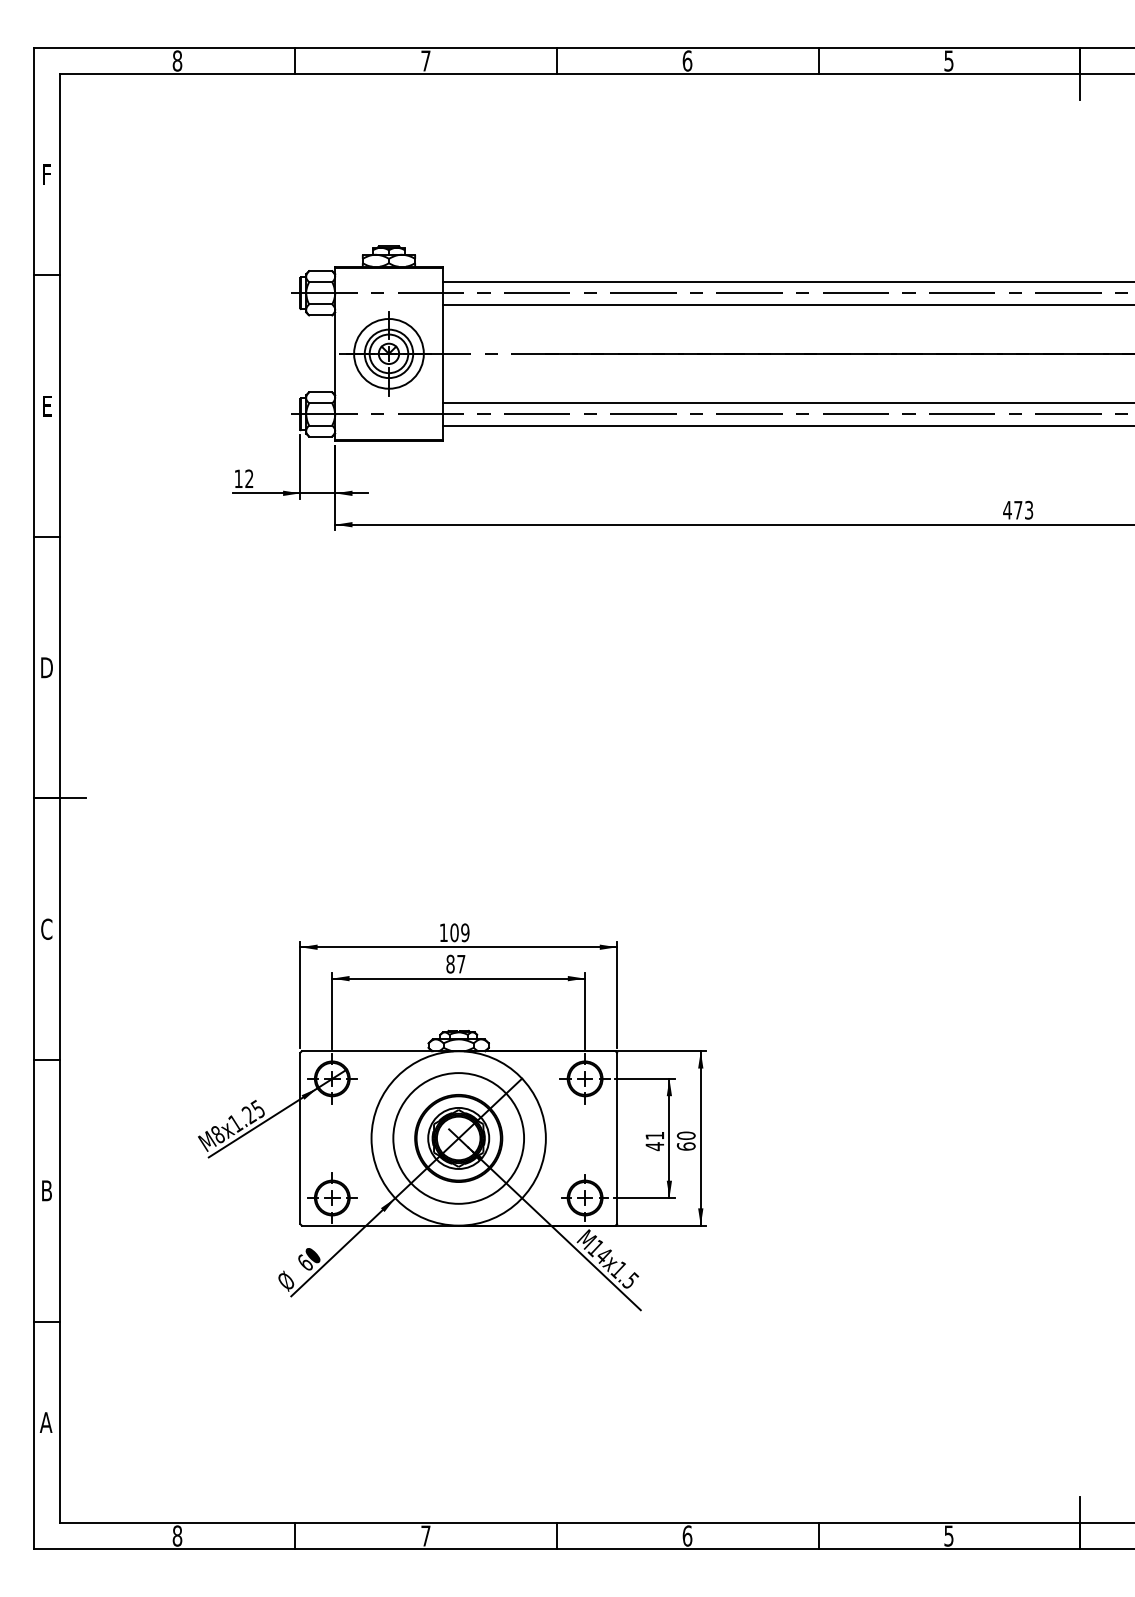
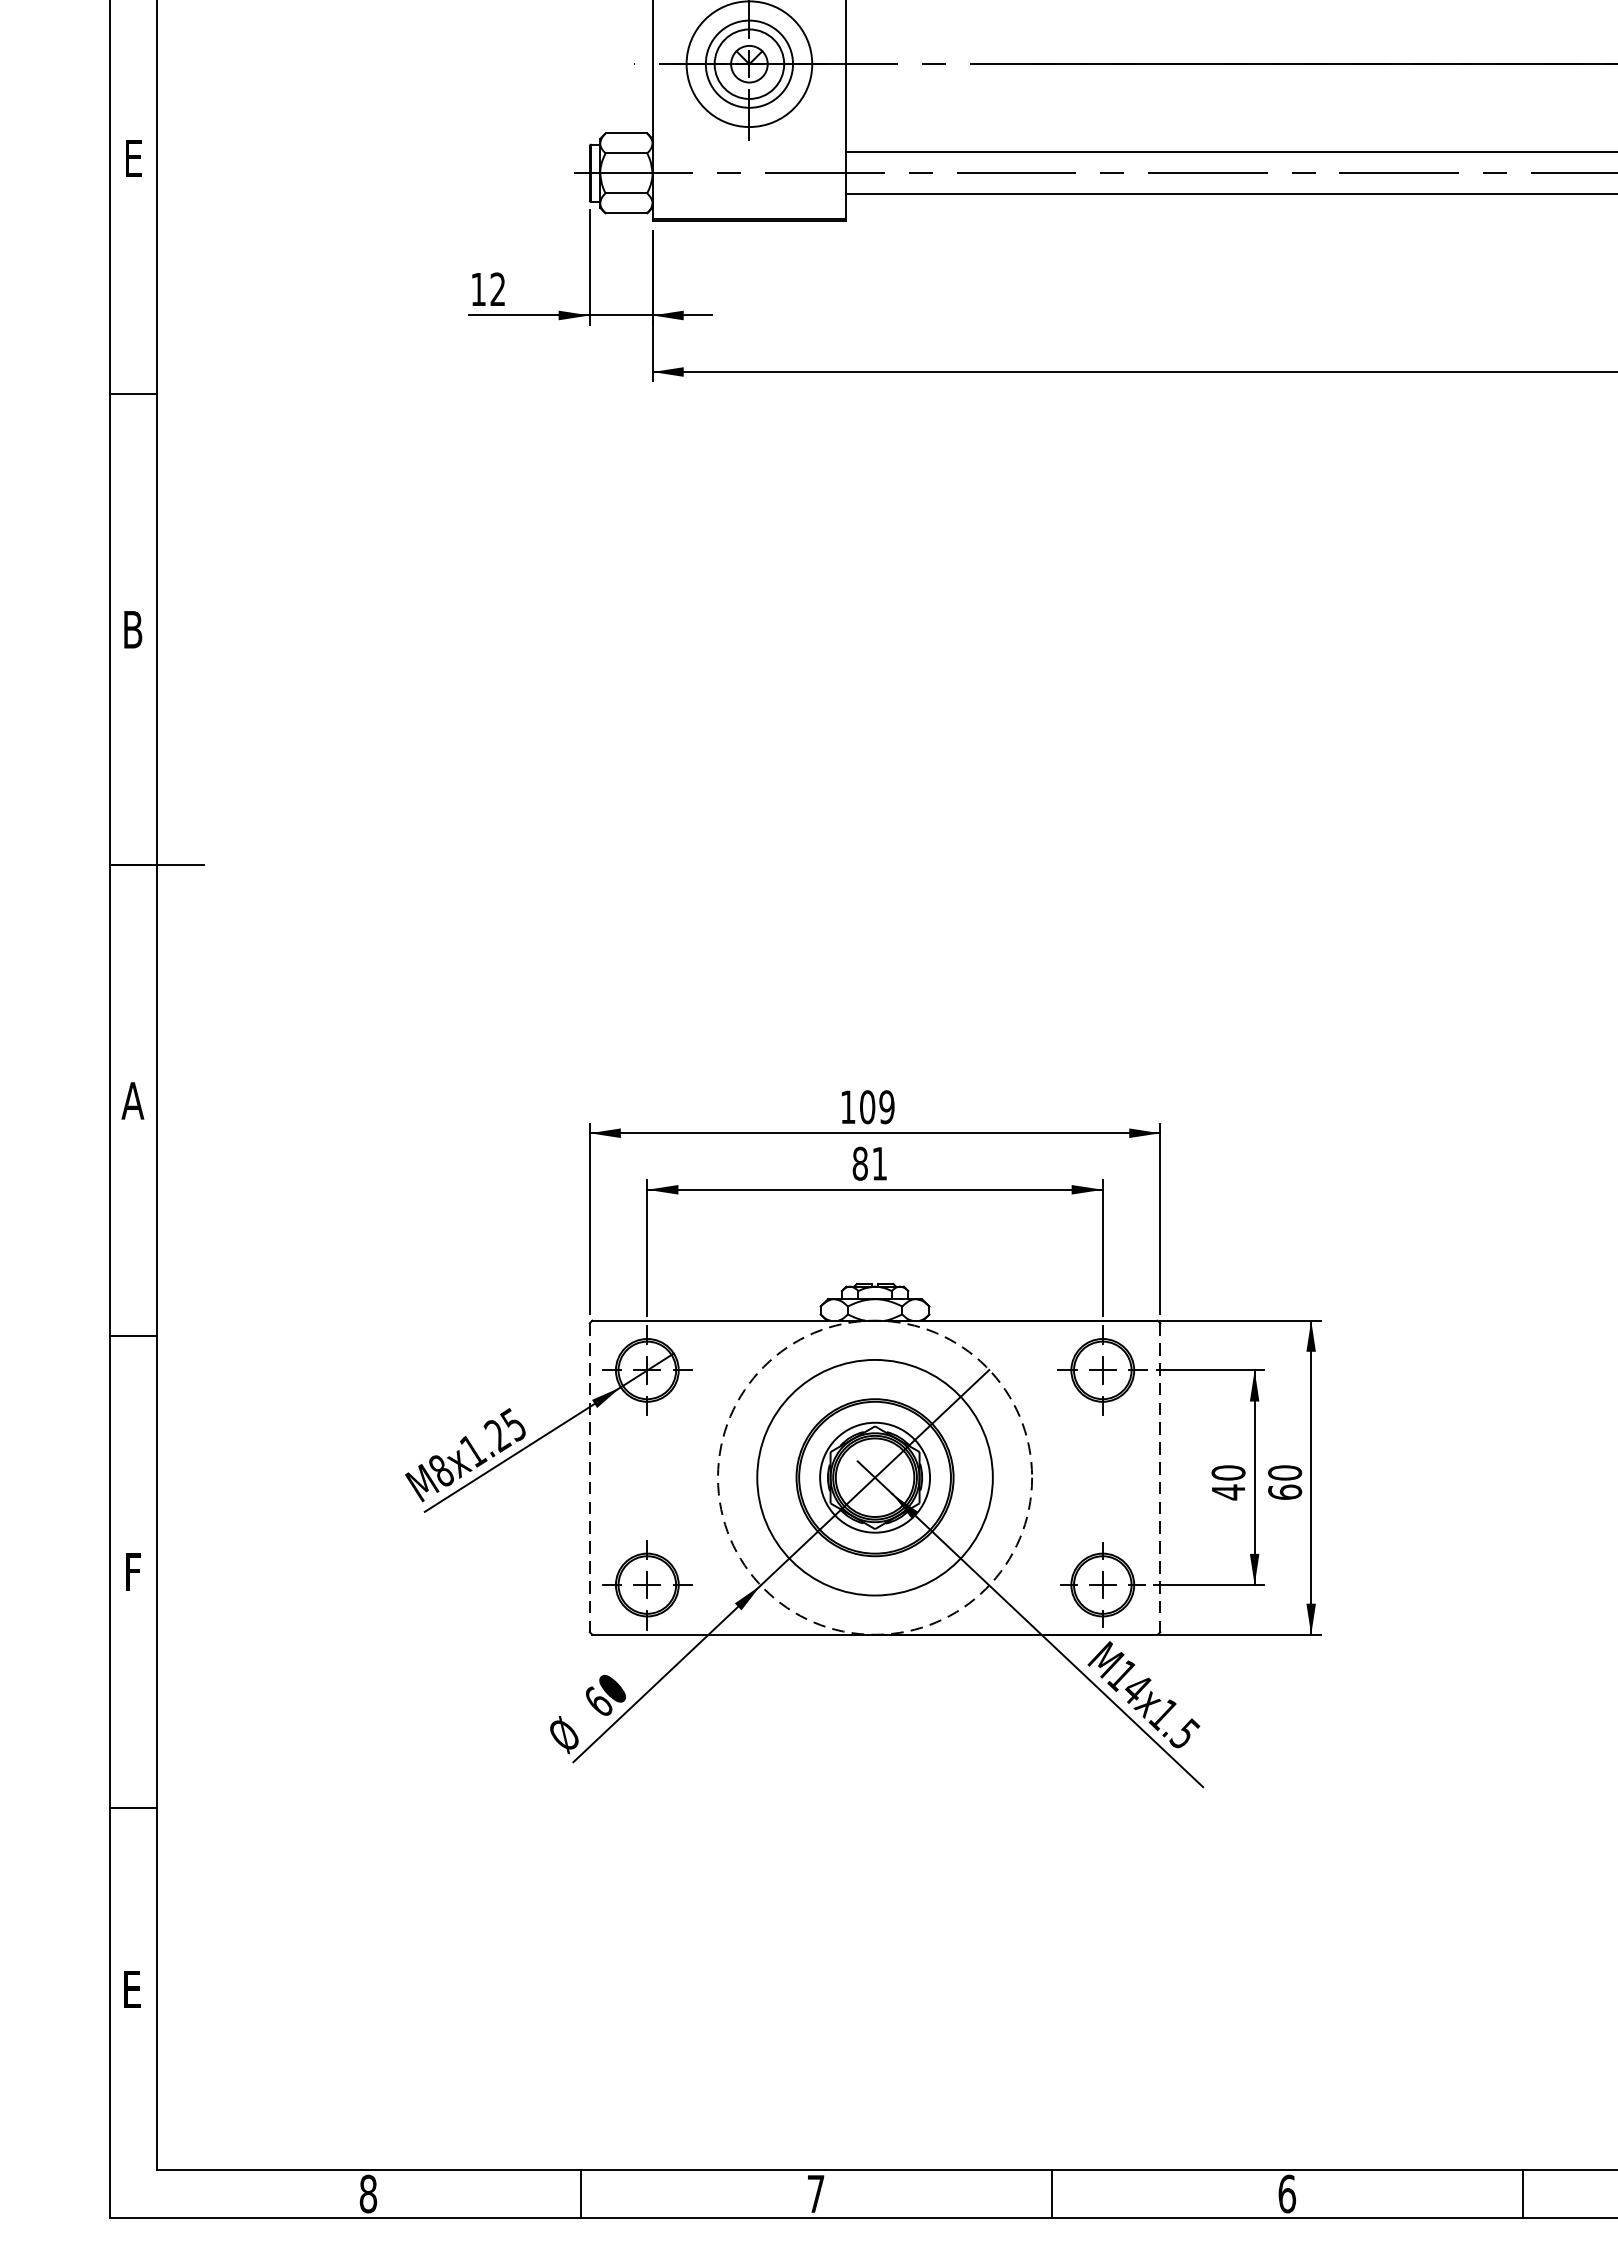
text: (46, 667) -> (132, 629), D -> B
text: (46, 928) -> (132, 1099), C -> A
text: (461, 964) -> (880, 1164), 87 -> 81
text: (654, 1135) -> (1227, 1472), 41 -> 40
line: (300, 1138) -> (590, 1477), solid -> dashed
circle: (458, 1138) -> (874, 1477), solid -> dashed
line: (617, 1138) -> (1161, 1477), solid -> dashed
text: (46, 1190) -> (132, 1571), B -> F
text: (45, 1422) -> (130, 1989), A -> E

